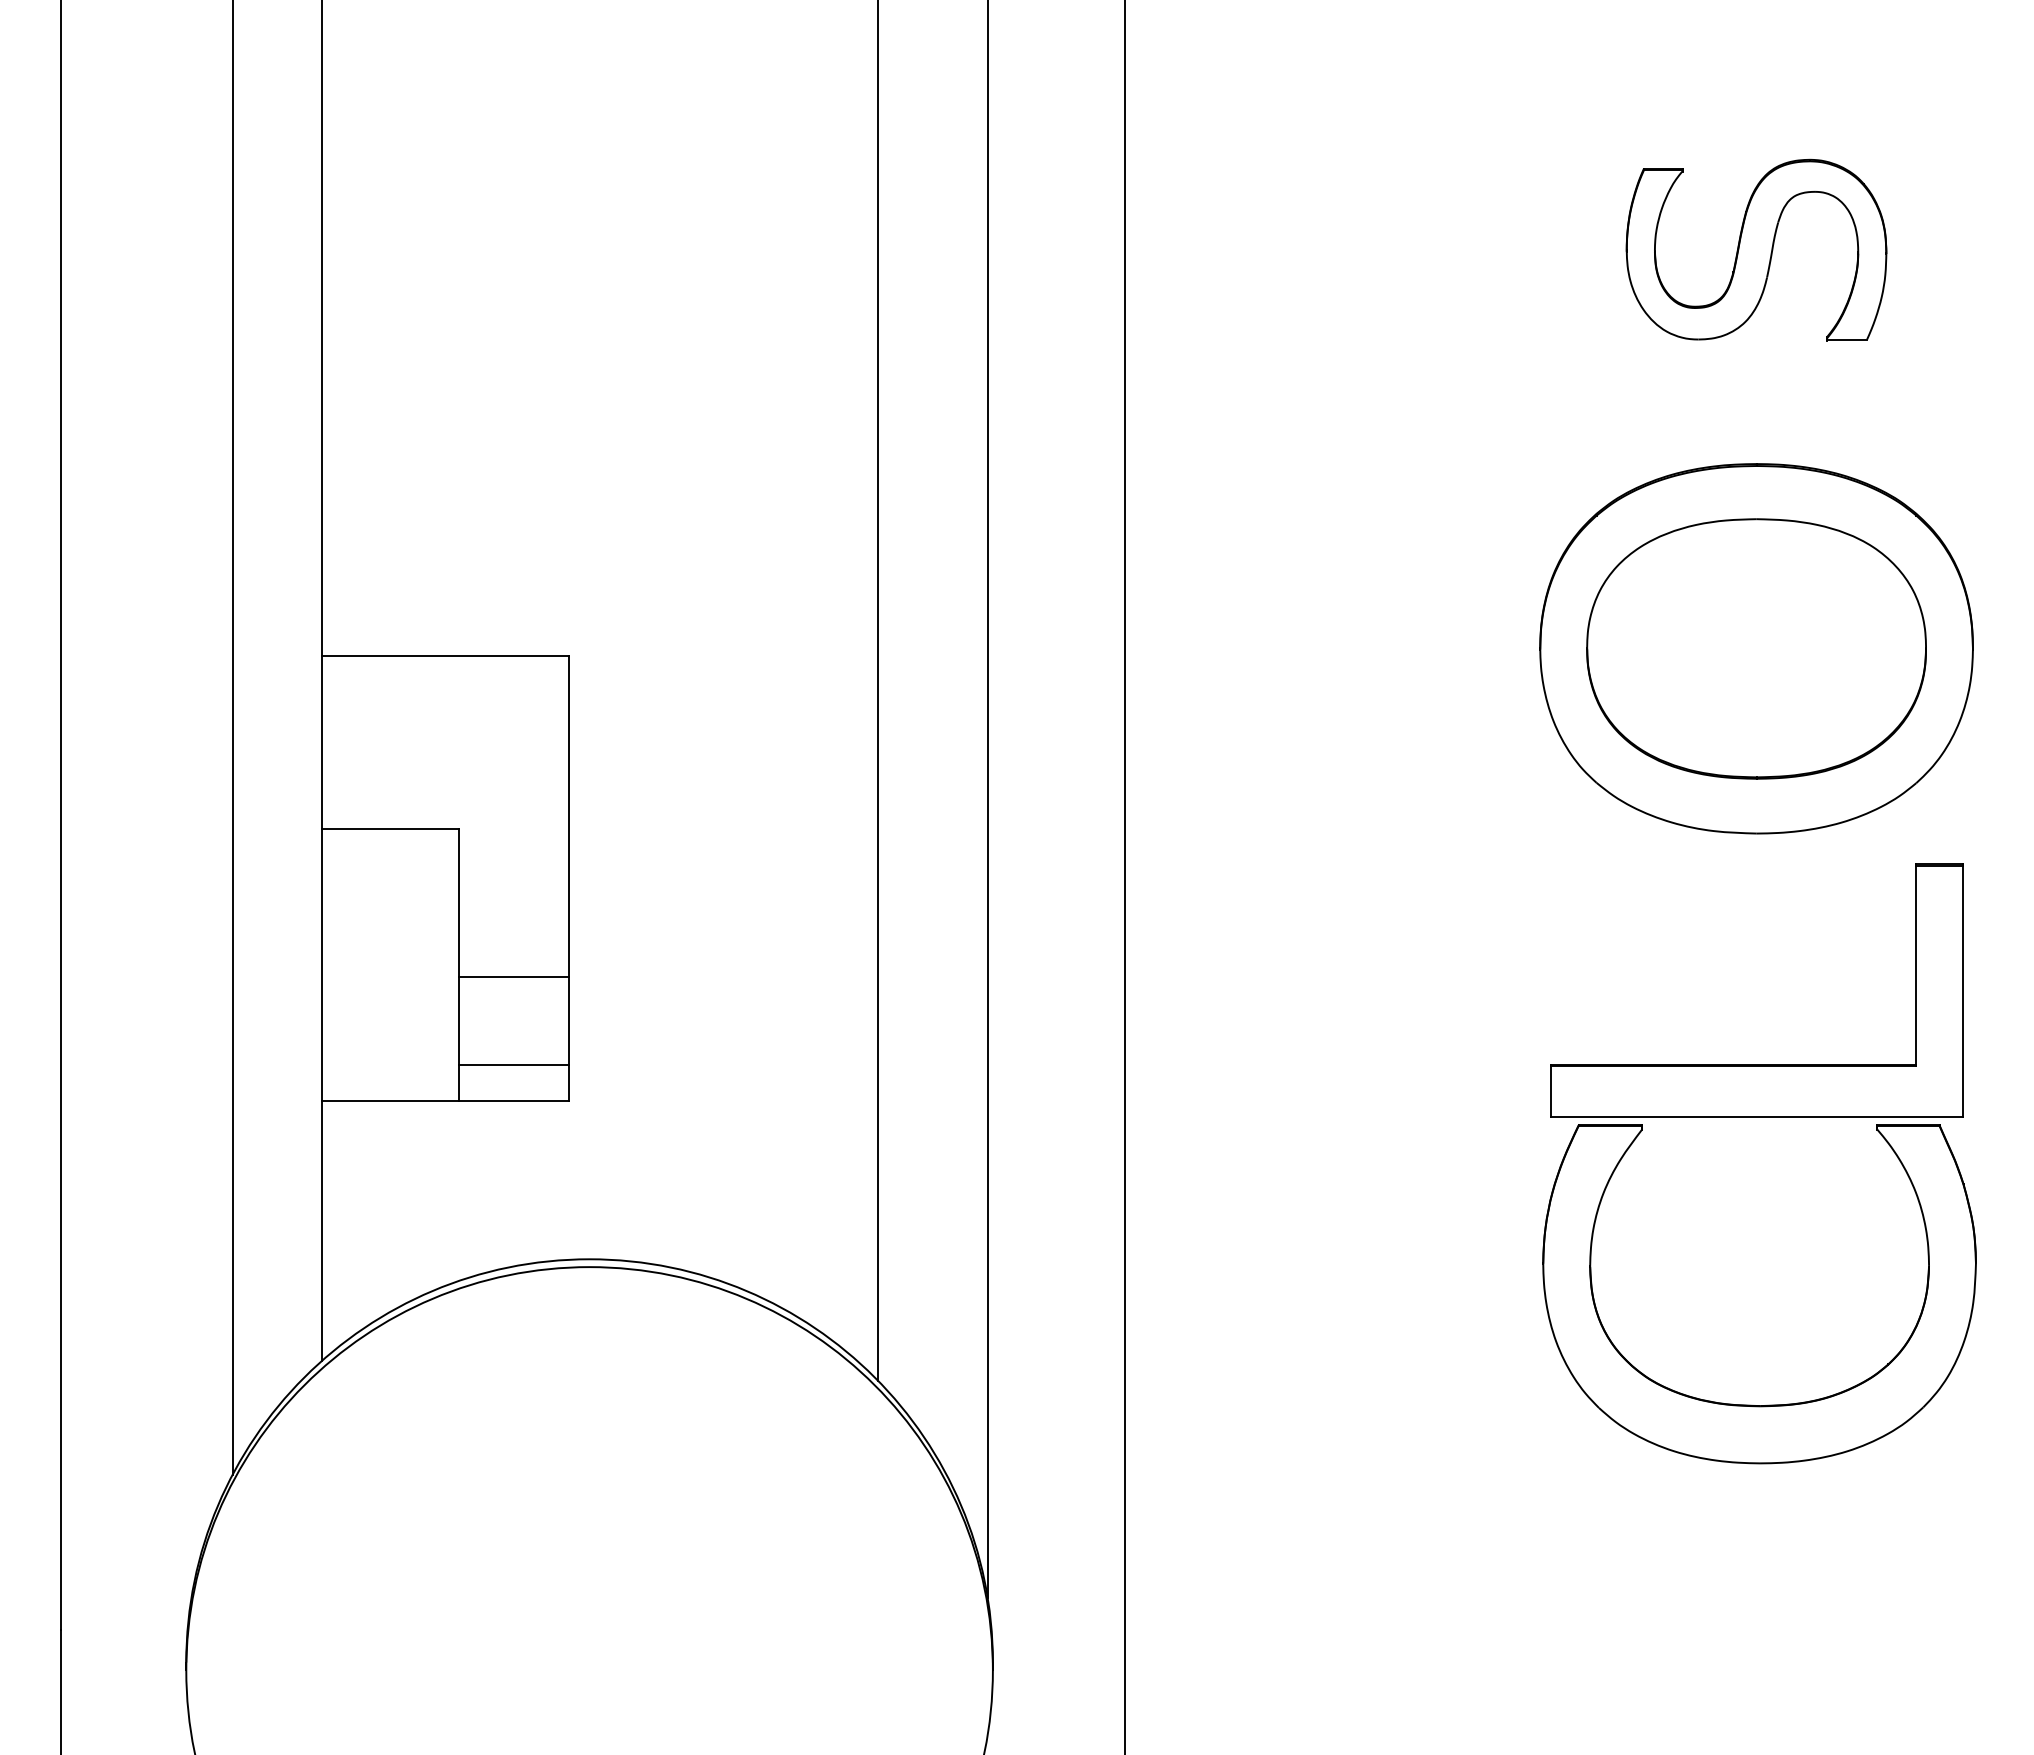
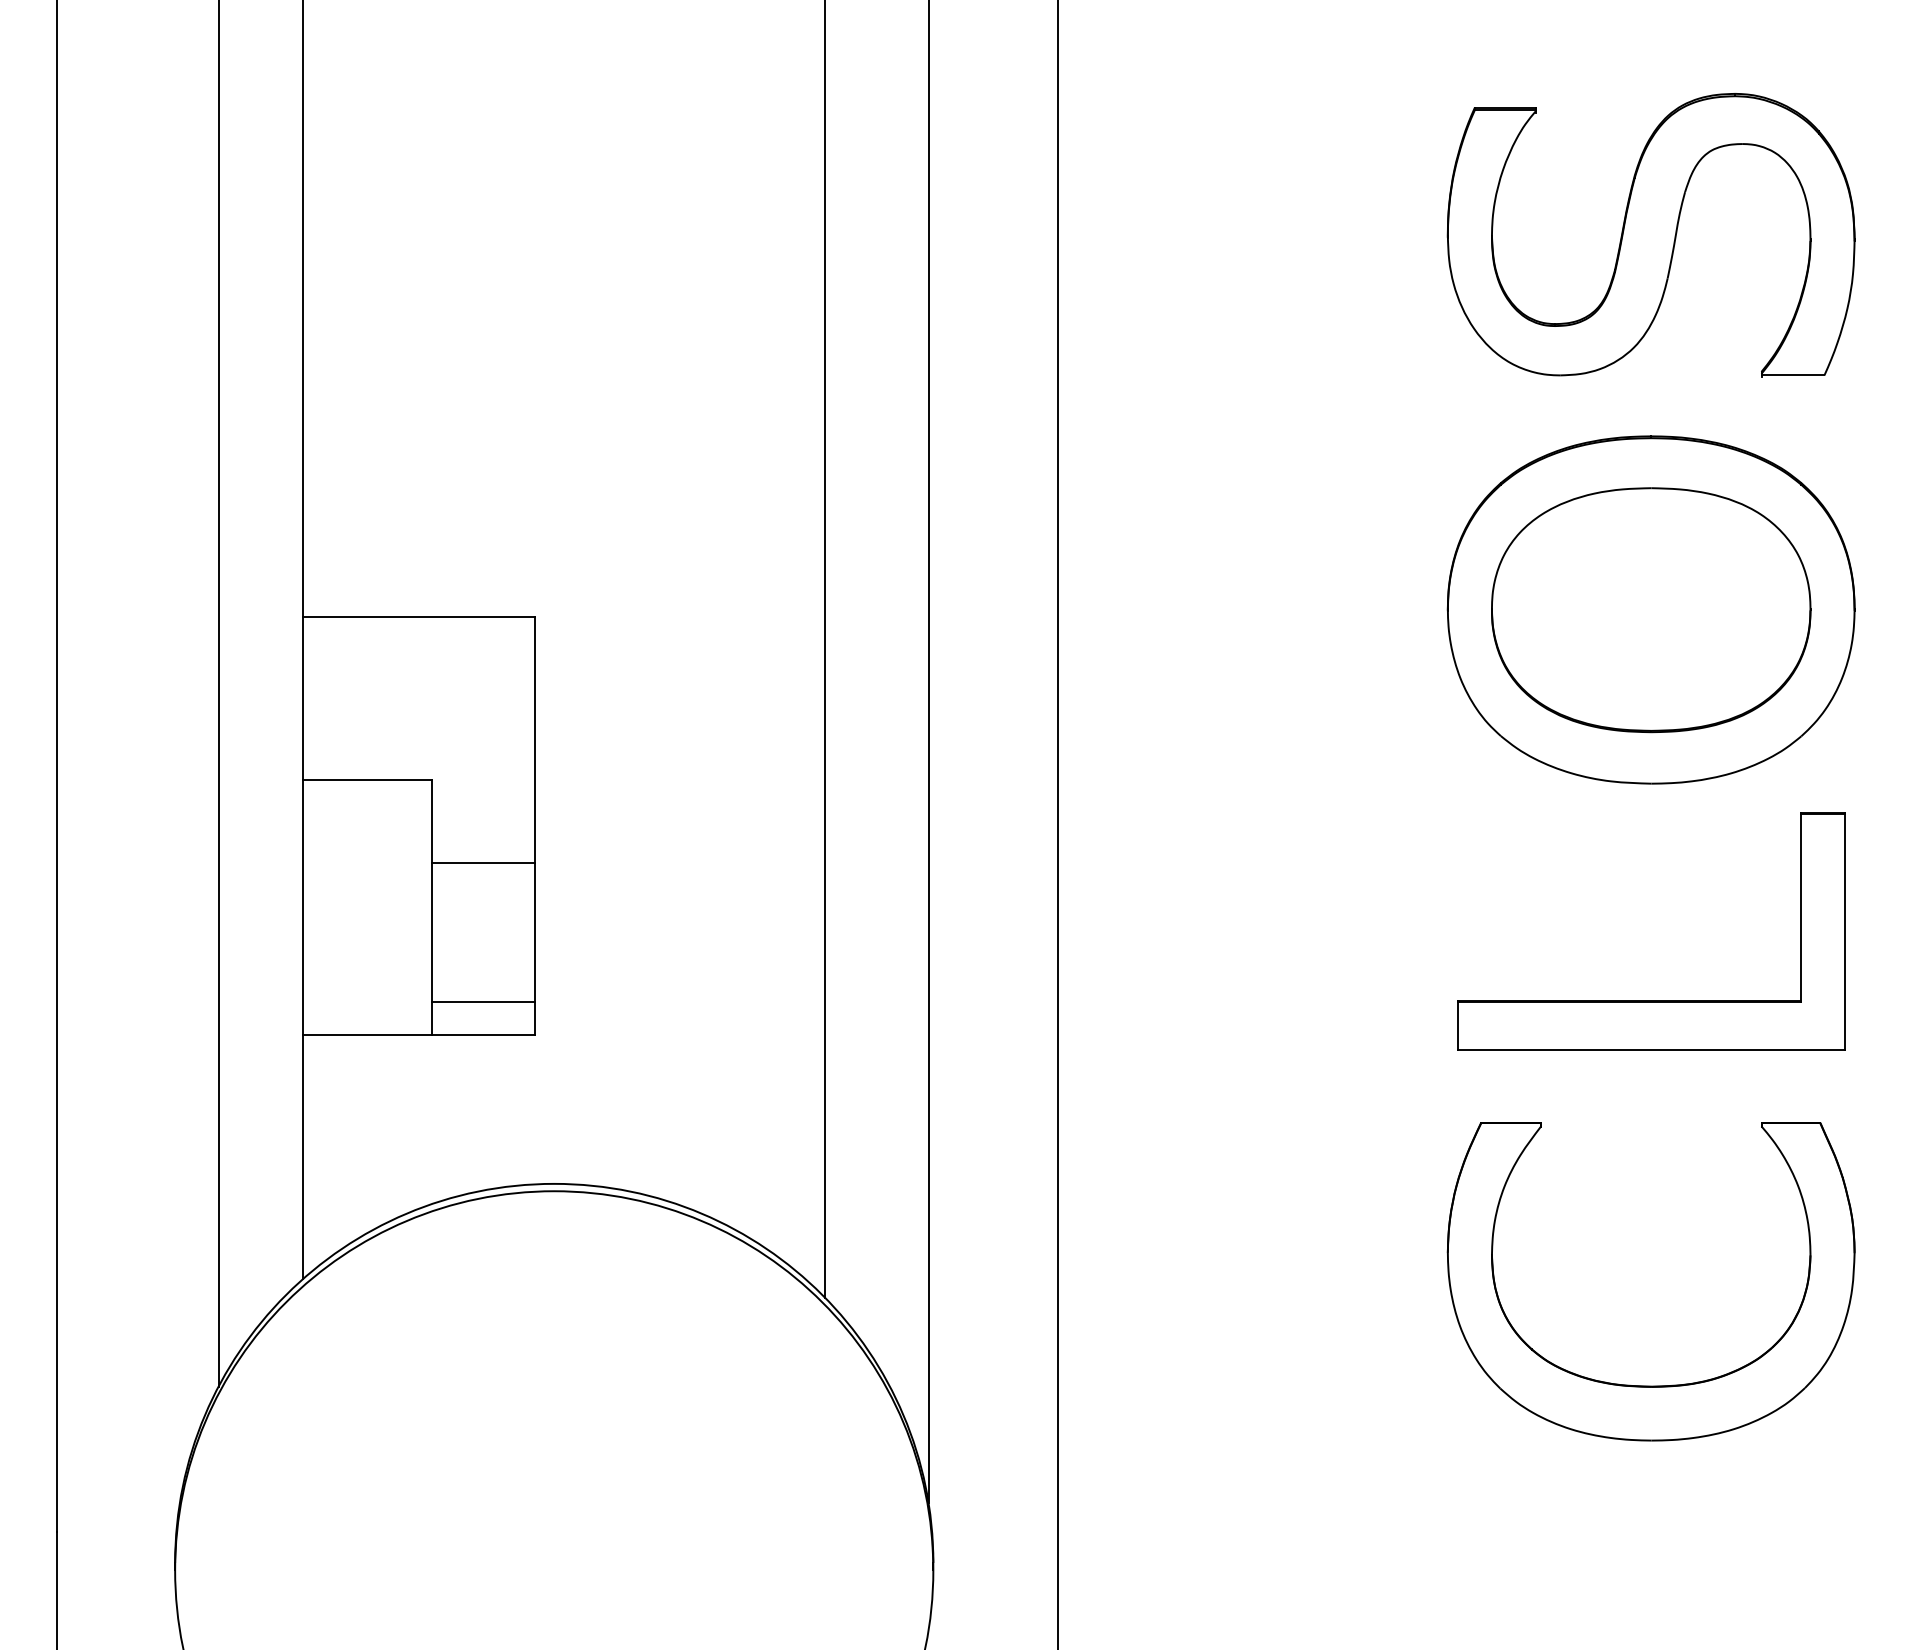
part: (1756, 249) -> (1651, 234), size x1.67
line: (514, 976) -> (483, 862), moved
part: (1751, 1404) -> (1643, 1385), moved

